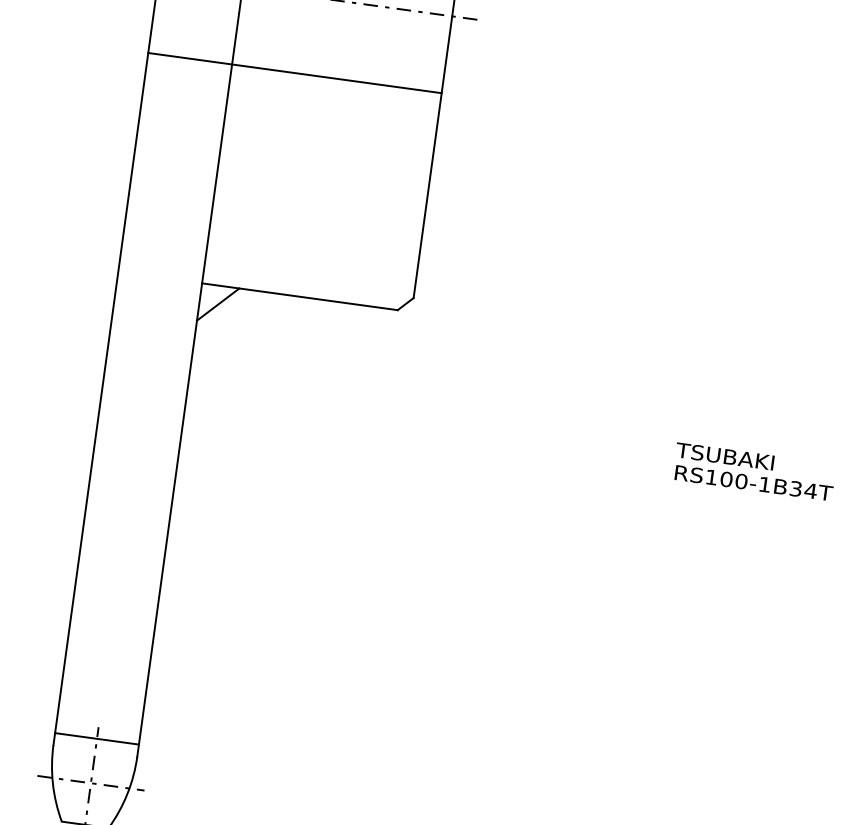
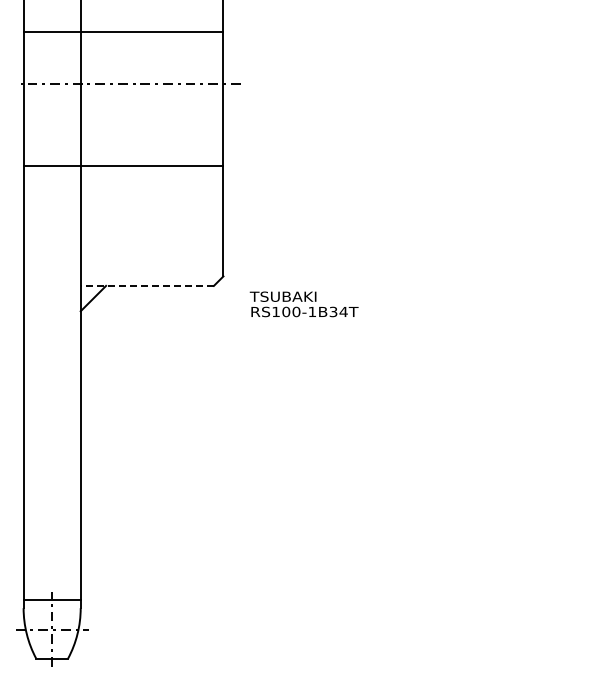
line: (294, 72) -> (123, 165), moved
line: (300, 296) -> (147, 285), solid -> dashed
text: (753, 471) -> (303, 304), moved

